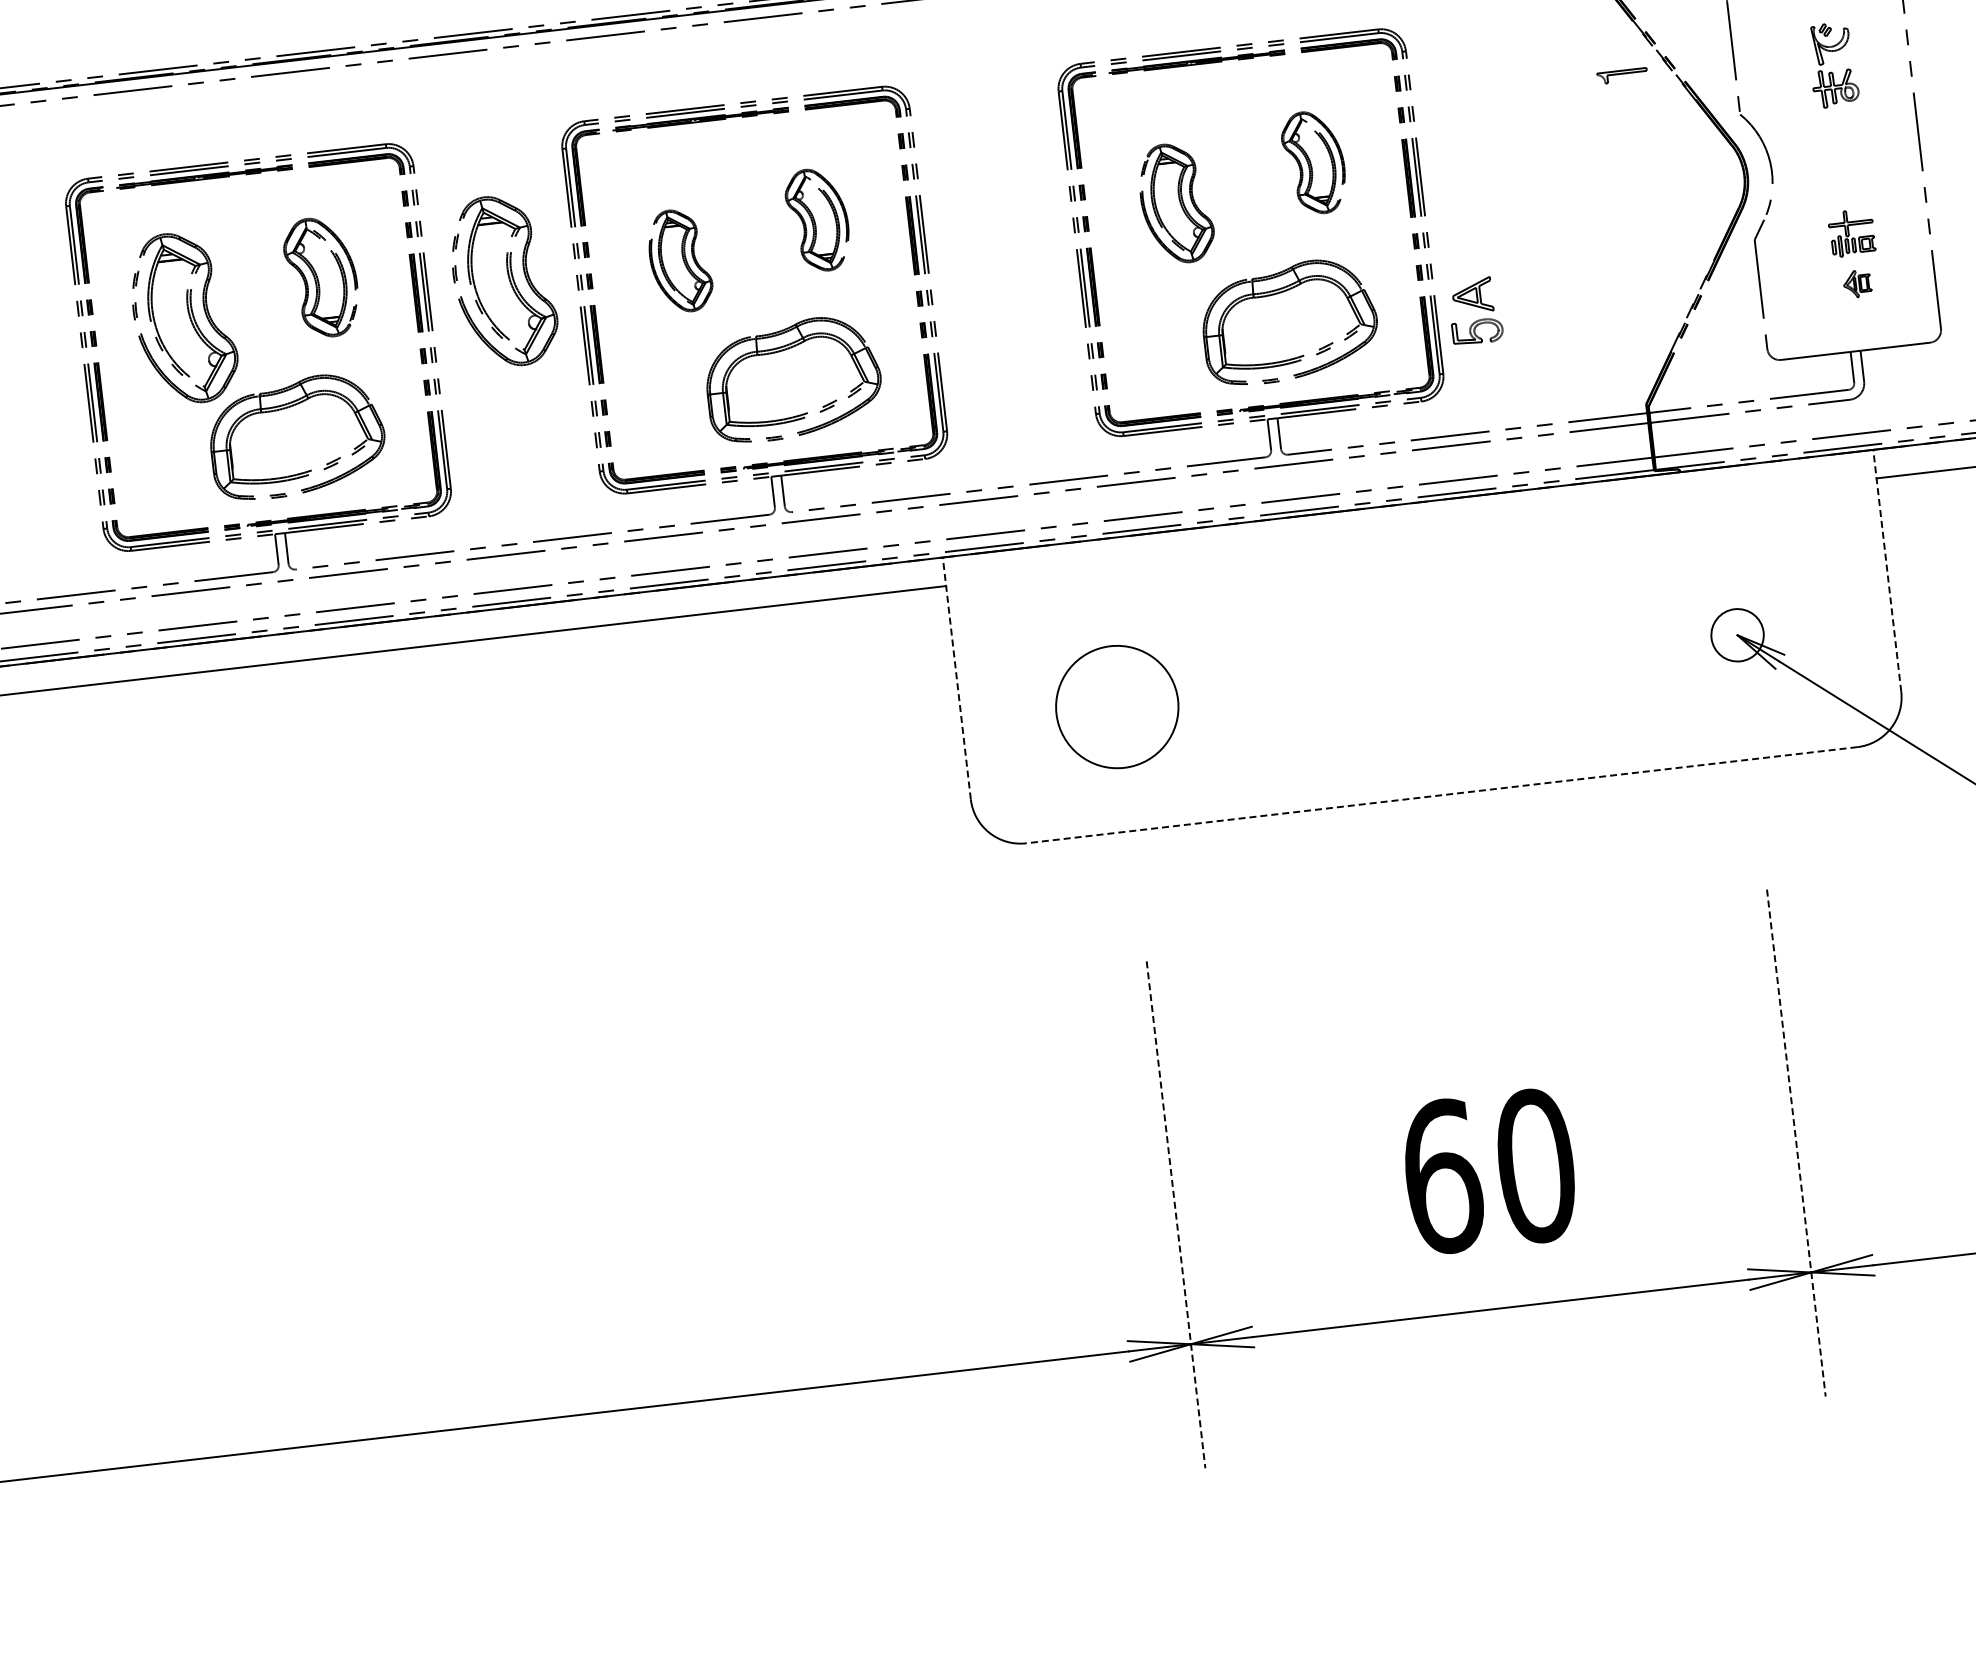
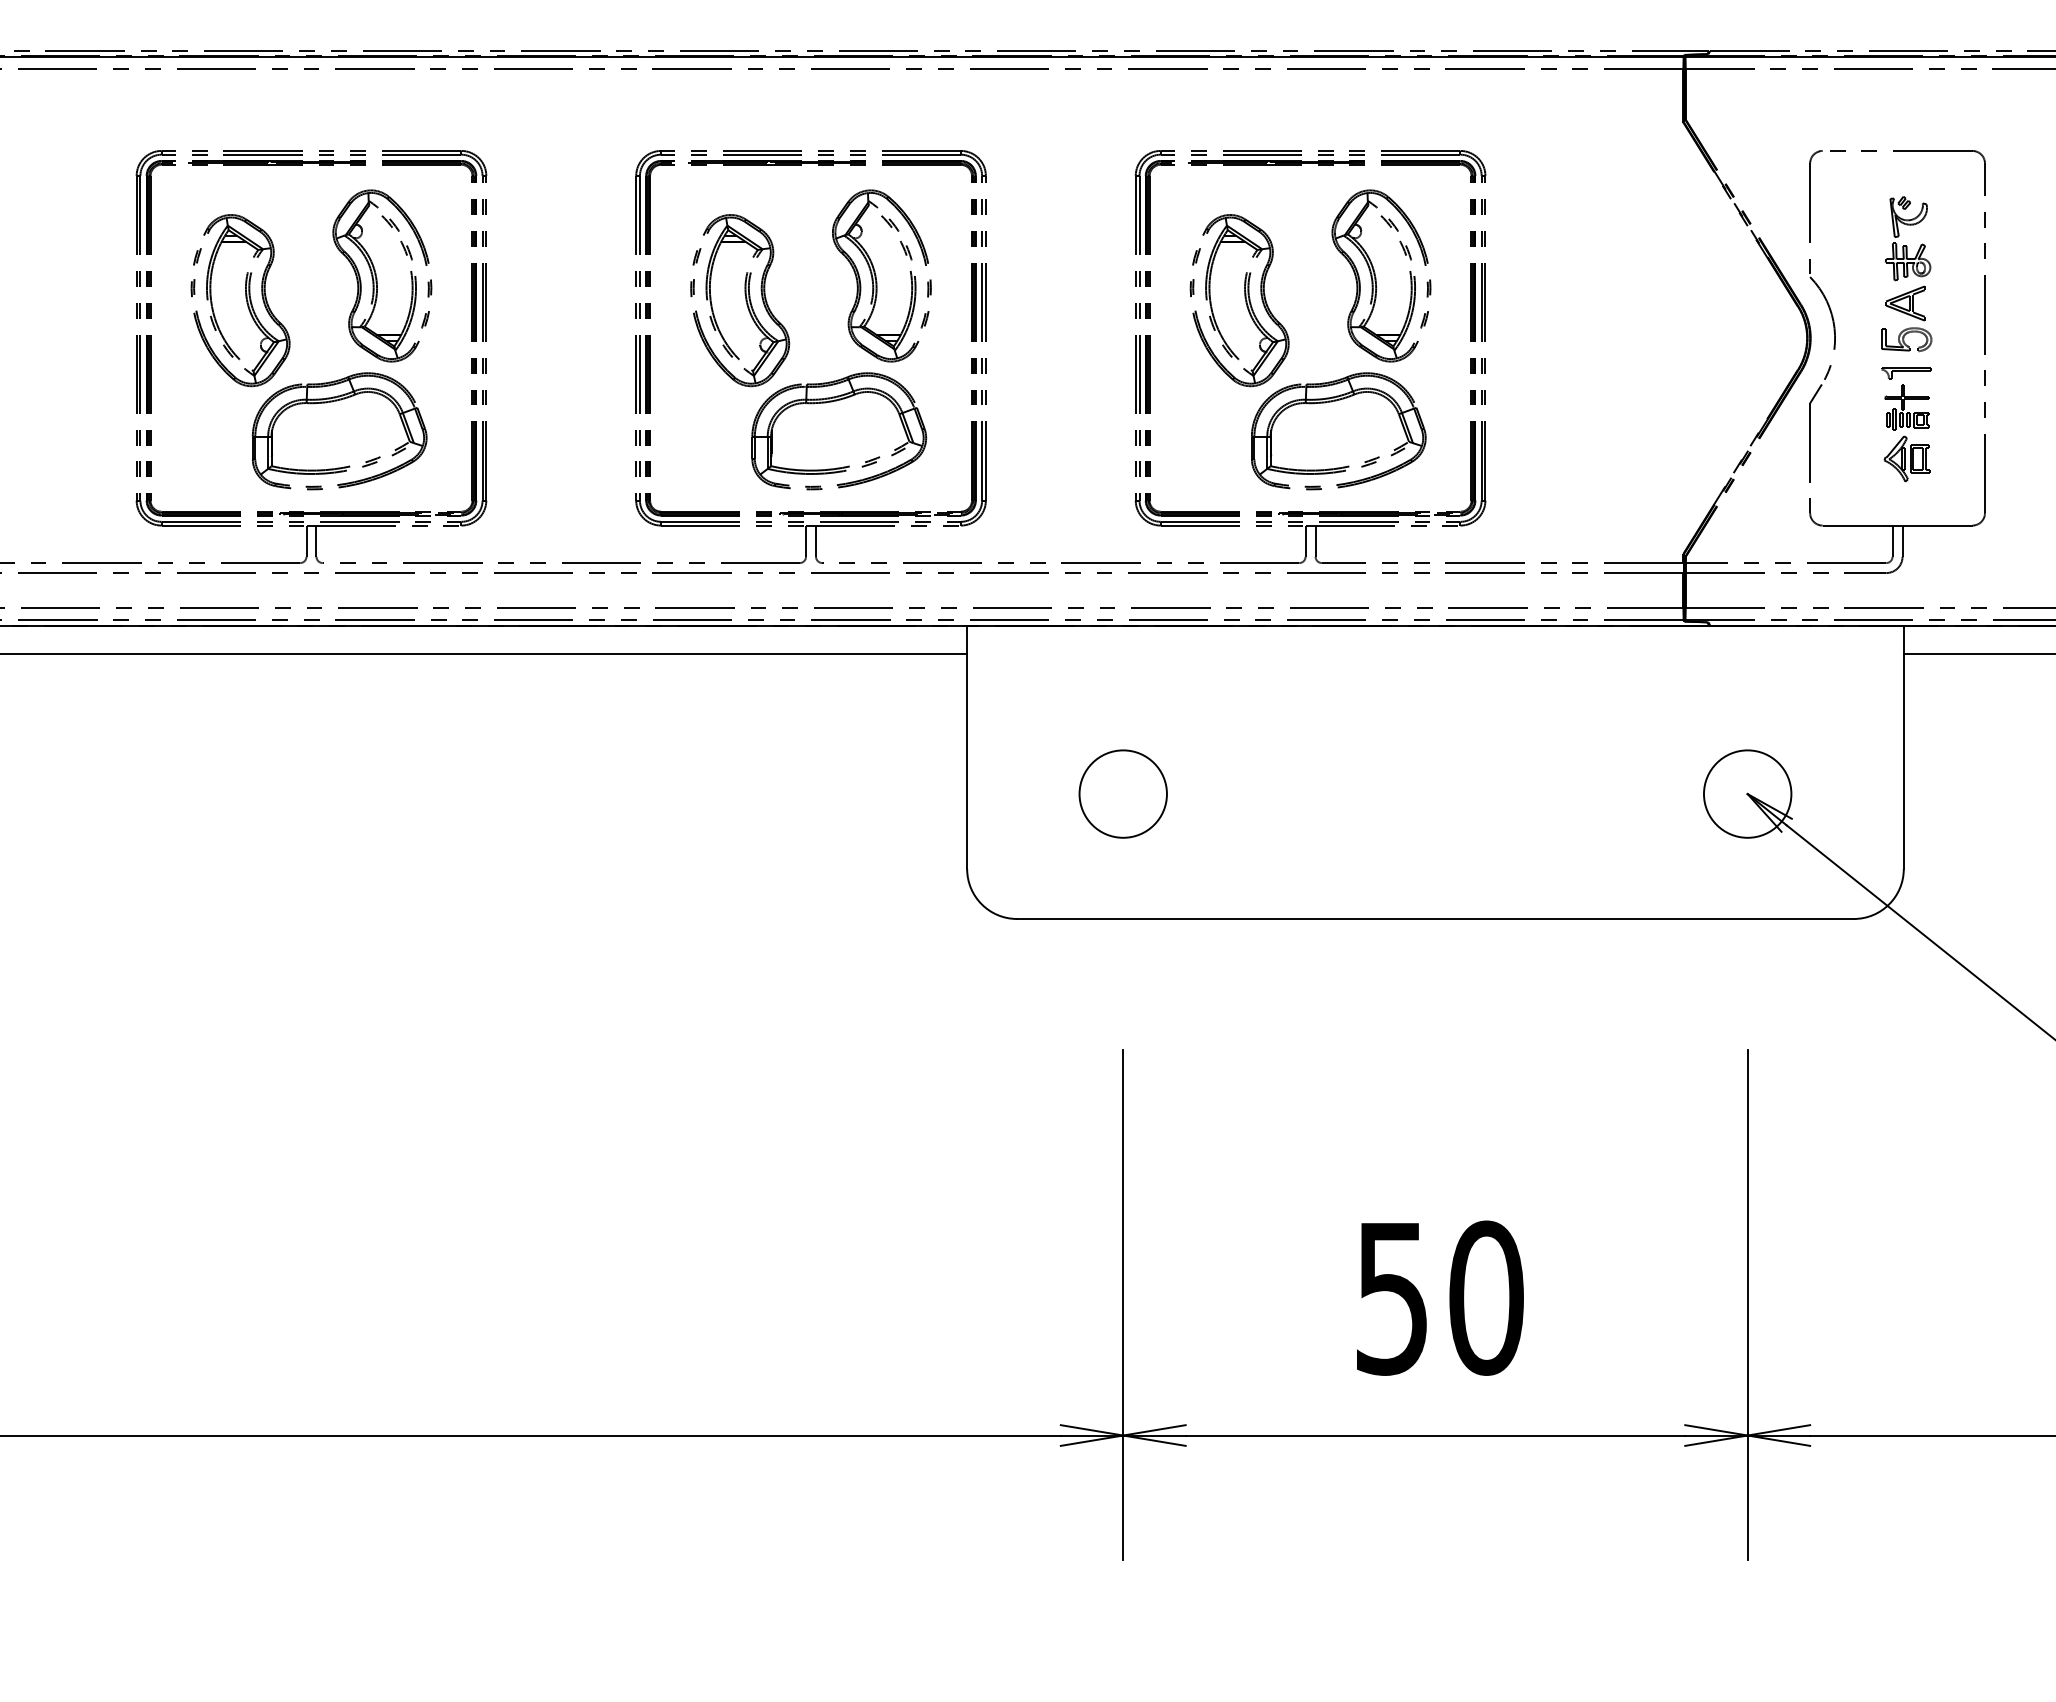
part: (1622, 76) -> (1906, 373), moved
part: (1314, 162) -> (1381, 275), size x1.67
part: (1176, 203) -> (1239, 300), size x1.43
part: (817, 219) -> (881, 275), size x1.67
part: (680, 260) -> (740, 300), size x1.67
part: (321, 277) -> (382, 275), size x1.43
part: (503, 281) -> (562, 300), removed
part: (1856, 283) -> (1906, 458), size x1.67
part: (1475, 310) -> (1906, 318), moved
line: (1887, 571) -> (1903, 747), dashed -> solid
circle: (1737, 634) -> (1747, 793), size x1.67
line: (957, 678) -> (967, 747), dashed -> solid
circle: (1116, 706) -> (1122, 793), size x0.71
line: (1440, 794) -> (1434, 918), dashed -> solid
line: (1796, 1143) -> (1747, 1305), dashed -> solid
text: (1443, 1176) -> (1393, 1297), 60 -> 50
line: (1176, 1215) -> (1123, 1305), dashed -> solid

